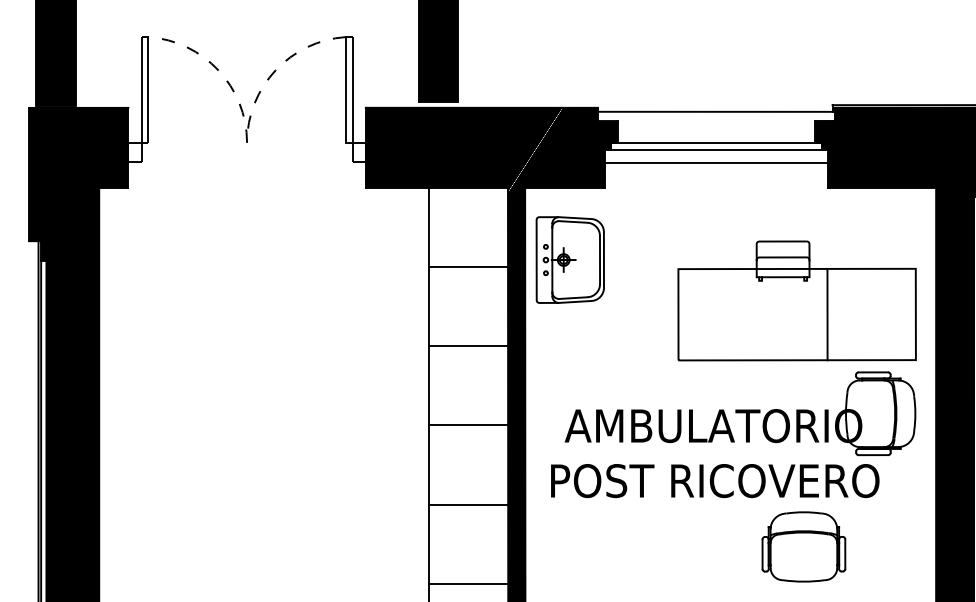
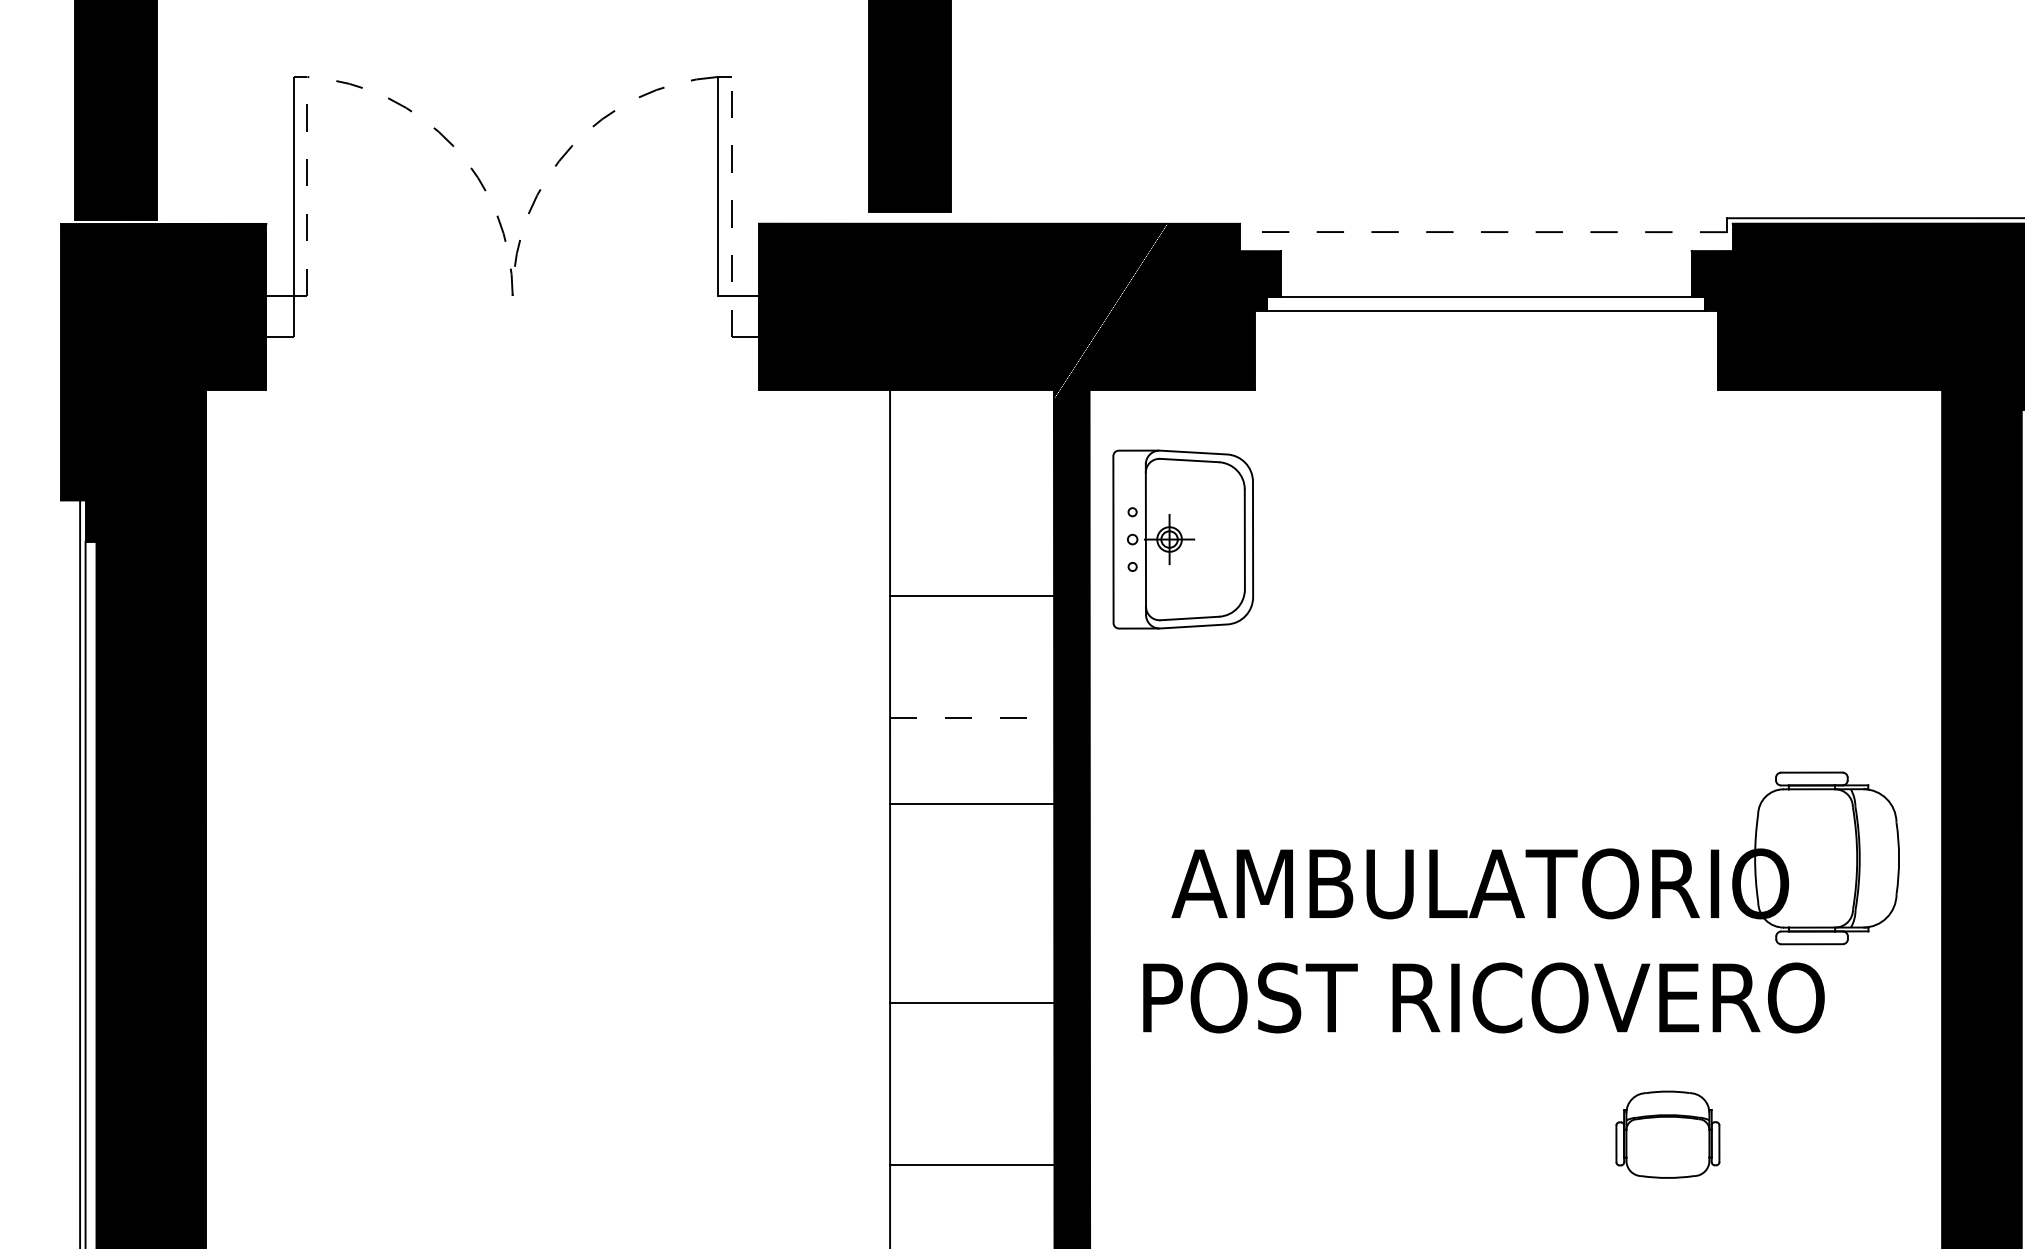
line: (148, 85) -> (308, 177), solid -> dashed
line: (352, 99) -> (731, 206), solid -> dashed
line: (714, 111) -> (1482, 231), solid -> dashed
line: (715, 162) -> (1484, 337), removed
line: (468, 267) -> (972, 596), moved
part: (796, 300) -> (1652, 623), removed
line: (468, 346) -> (972, 718), solid -> dashed
line: (468, 425) -> (972, 803), moved
line: (468, 504) -> (972, 1003), moved
part: (803, 546) -> (1666, 1133), size x0.6
line: (468, 583) -> (972, 1164), moved

